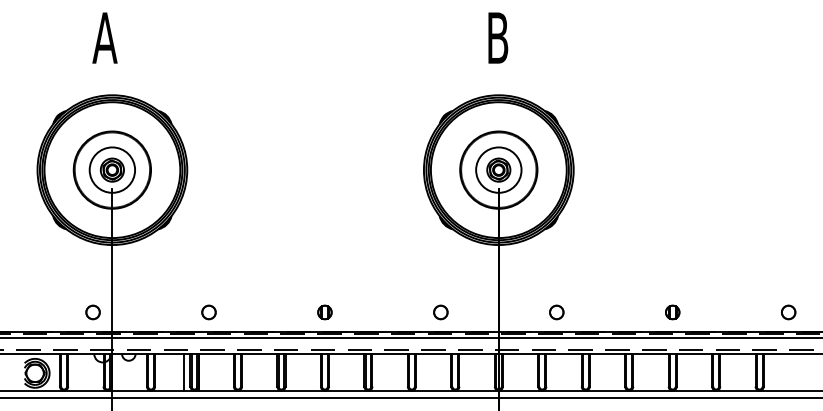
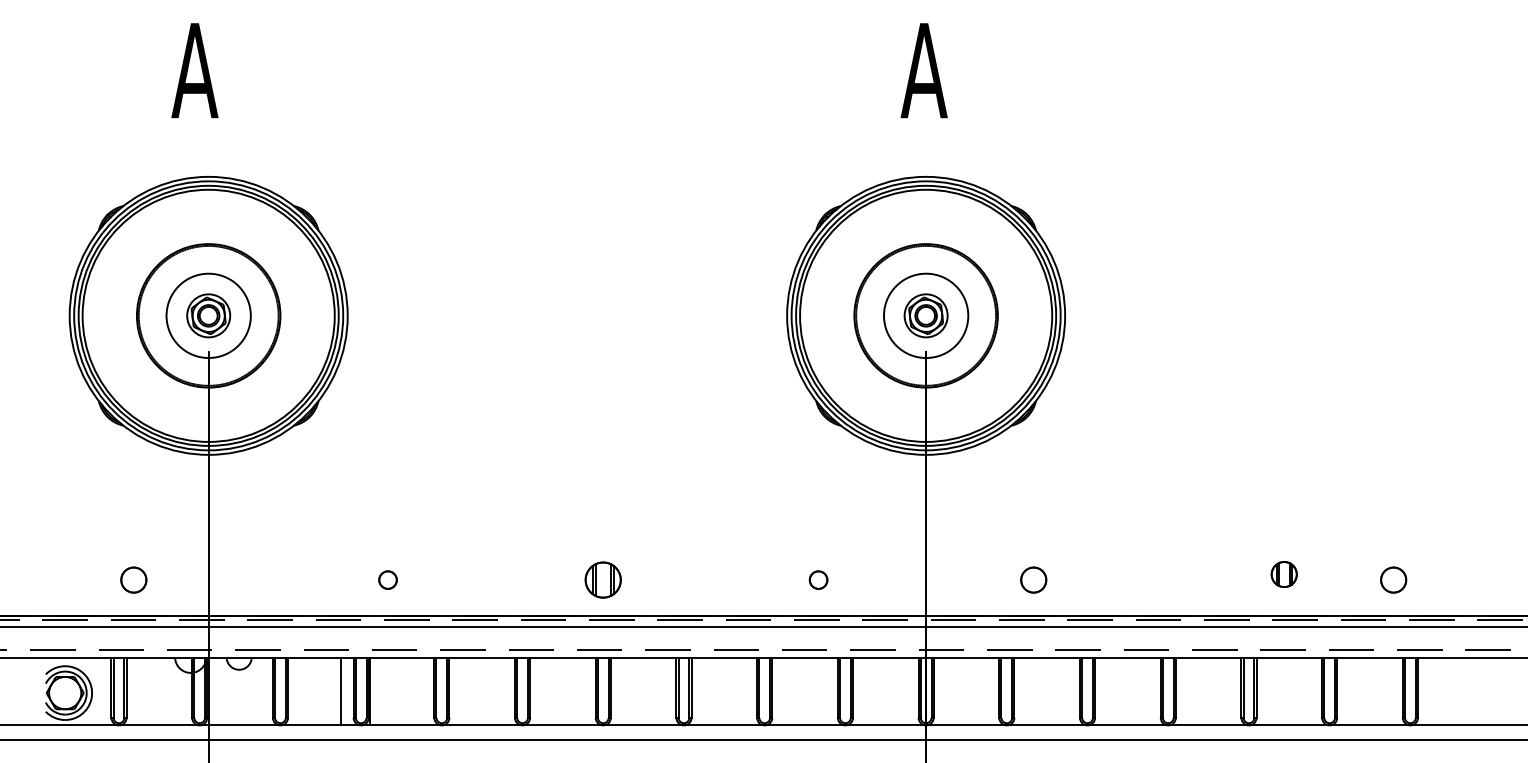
text: (497, 37) -> (923, 69), B -> A
part: (92, 312) -> (132, 580), moved
part: (208, 312) -> (387, 580), size x0.7
part: (324, 312) -> (602, 580), size x1.4
part: (440, 312) -> (817, 580), size x0.7
part: (672, 312) -> (1283, 574), moved
part: (788, 312) -> (1393, 580), moved

